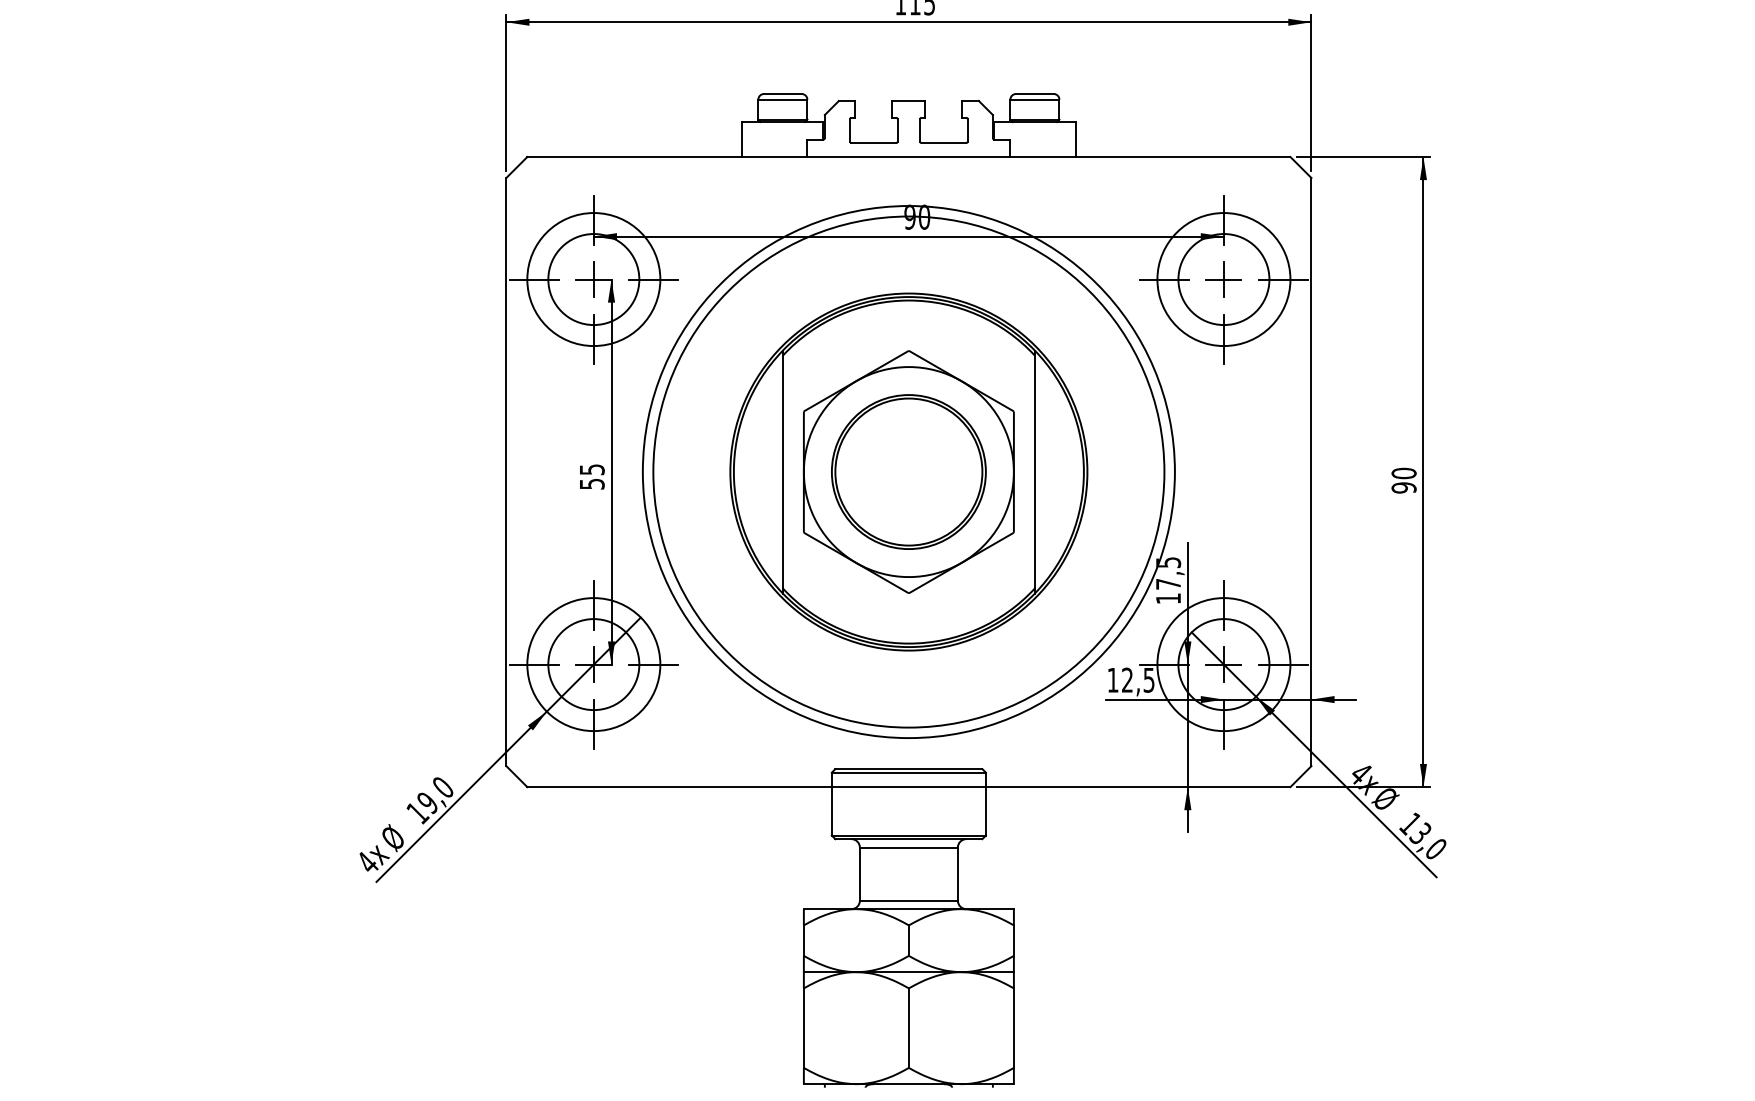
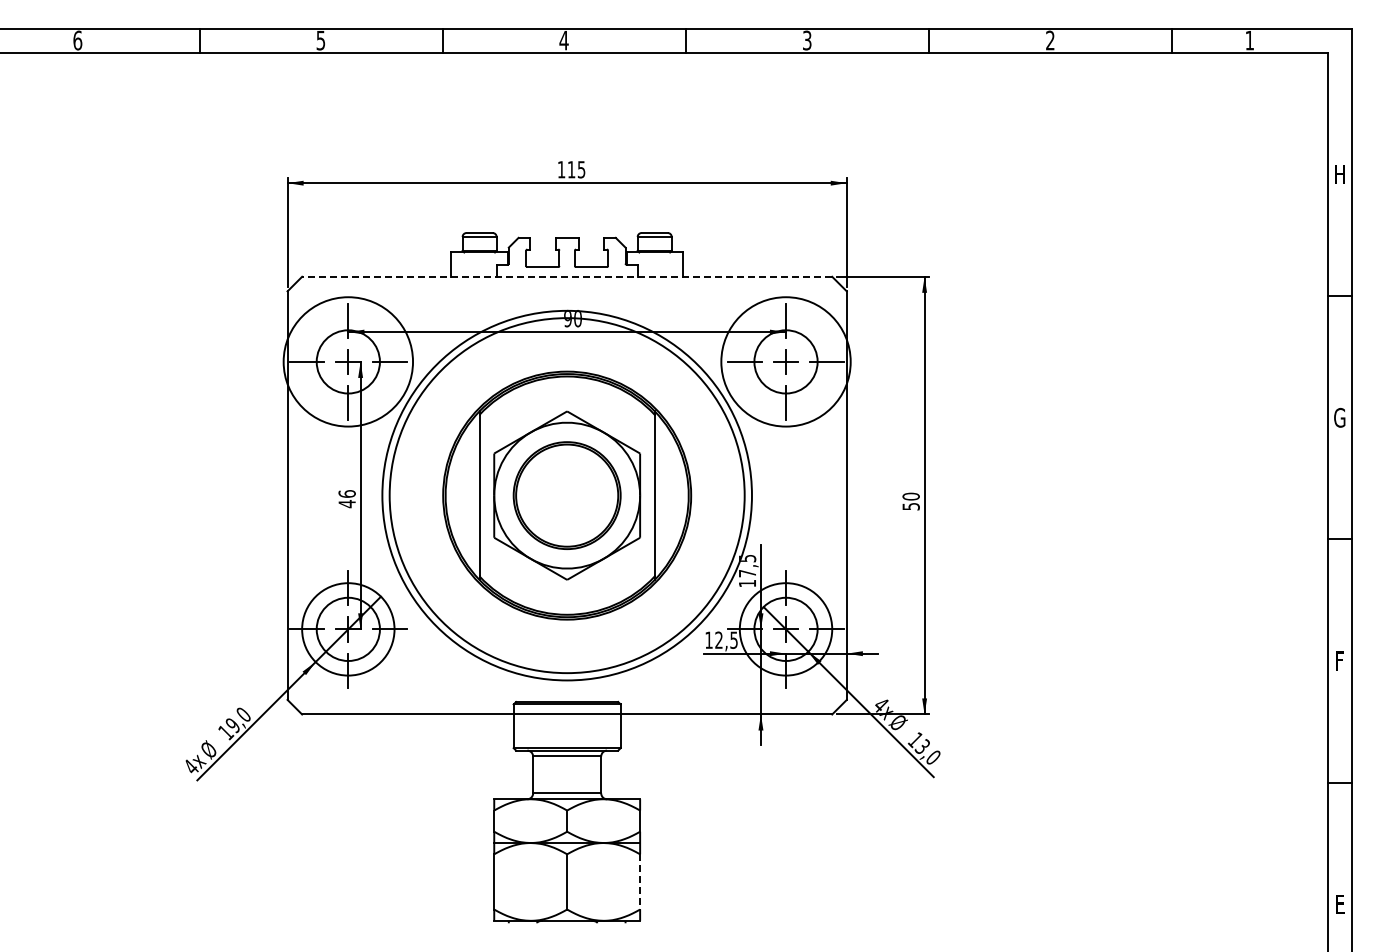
line: (907, 156) -> (566, 276), solid -> dashed
circle: (594, 278) -> (348, 361), size x1.4
circle: (1223, 278) -> (785, 361), size x1.4
text: (591, 477) -> (346, 499), 55 -> 46
text: (1403, 487) -> (910, 506), 90 -> 50
line: (1014, 1027) -> (640, 881), solid -> dashed

